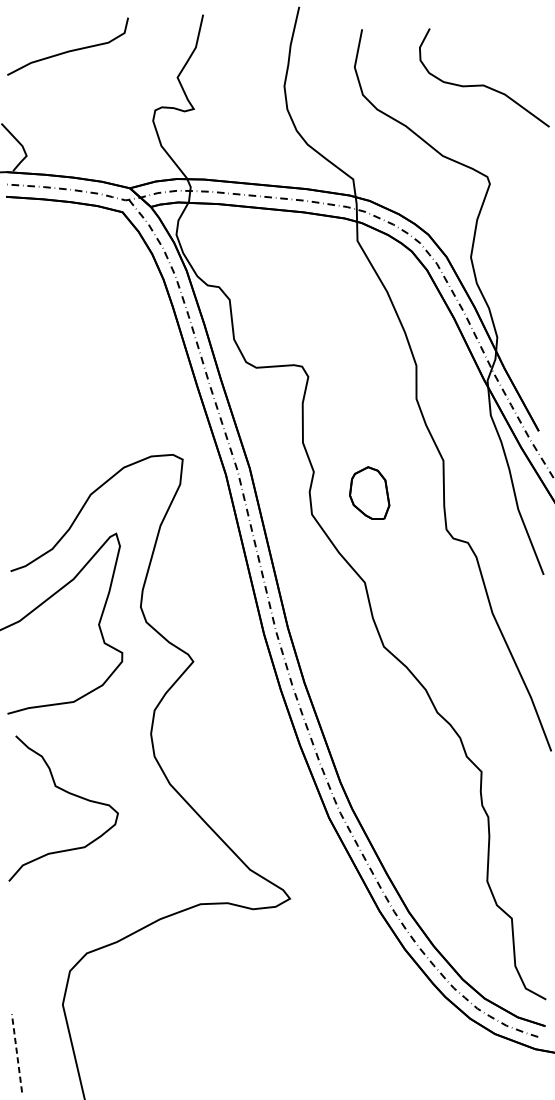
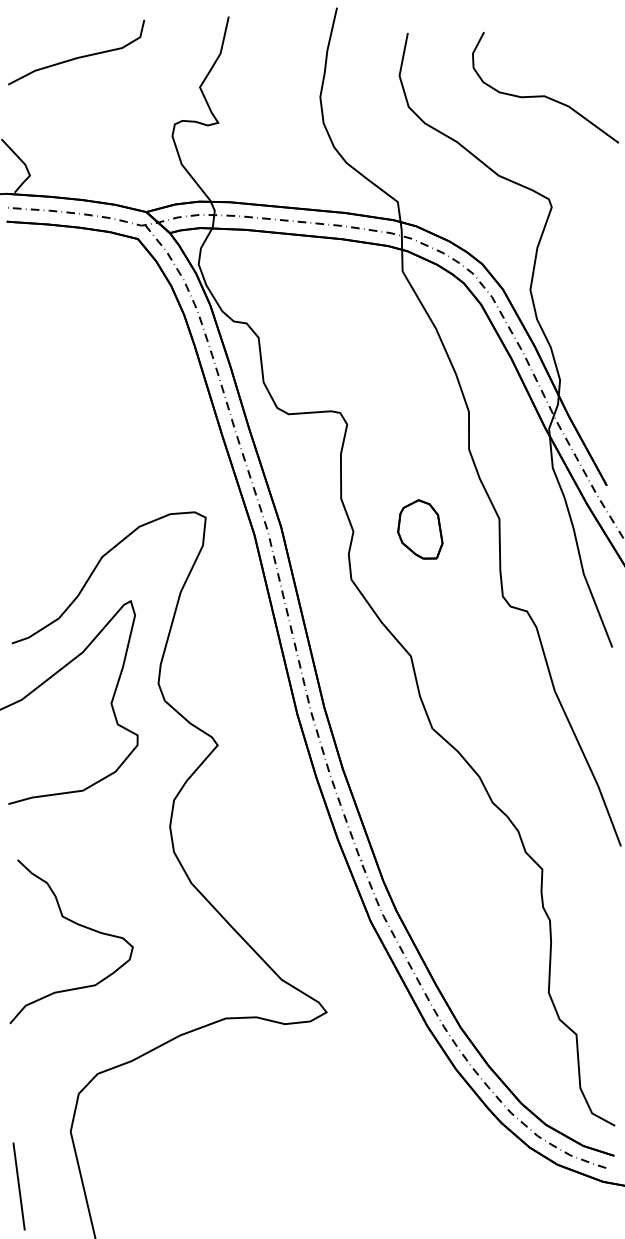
part: (369, 493) -> (420, 529), moved
curve: (69, 794) -> (78, 925), moved
line: (17, 1053) -> (19, 1186), dashed -> solid

